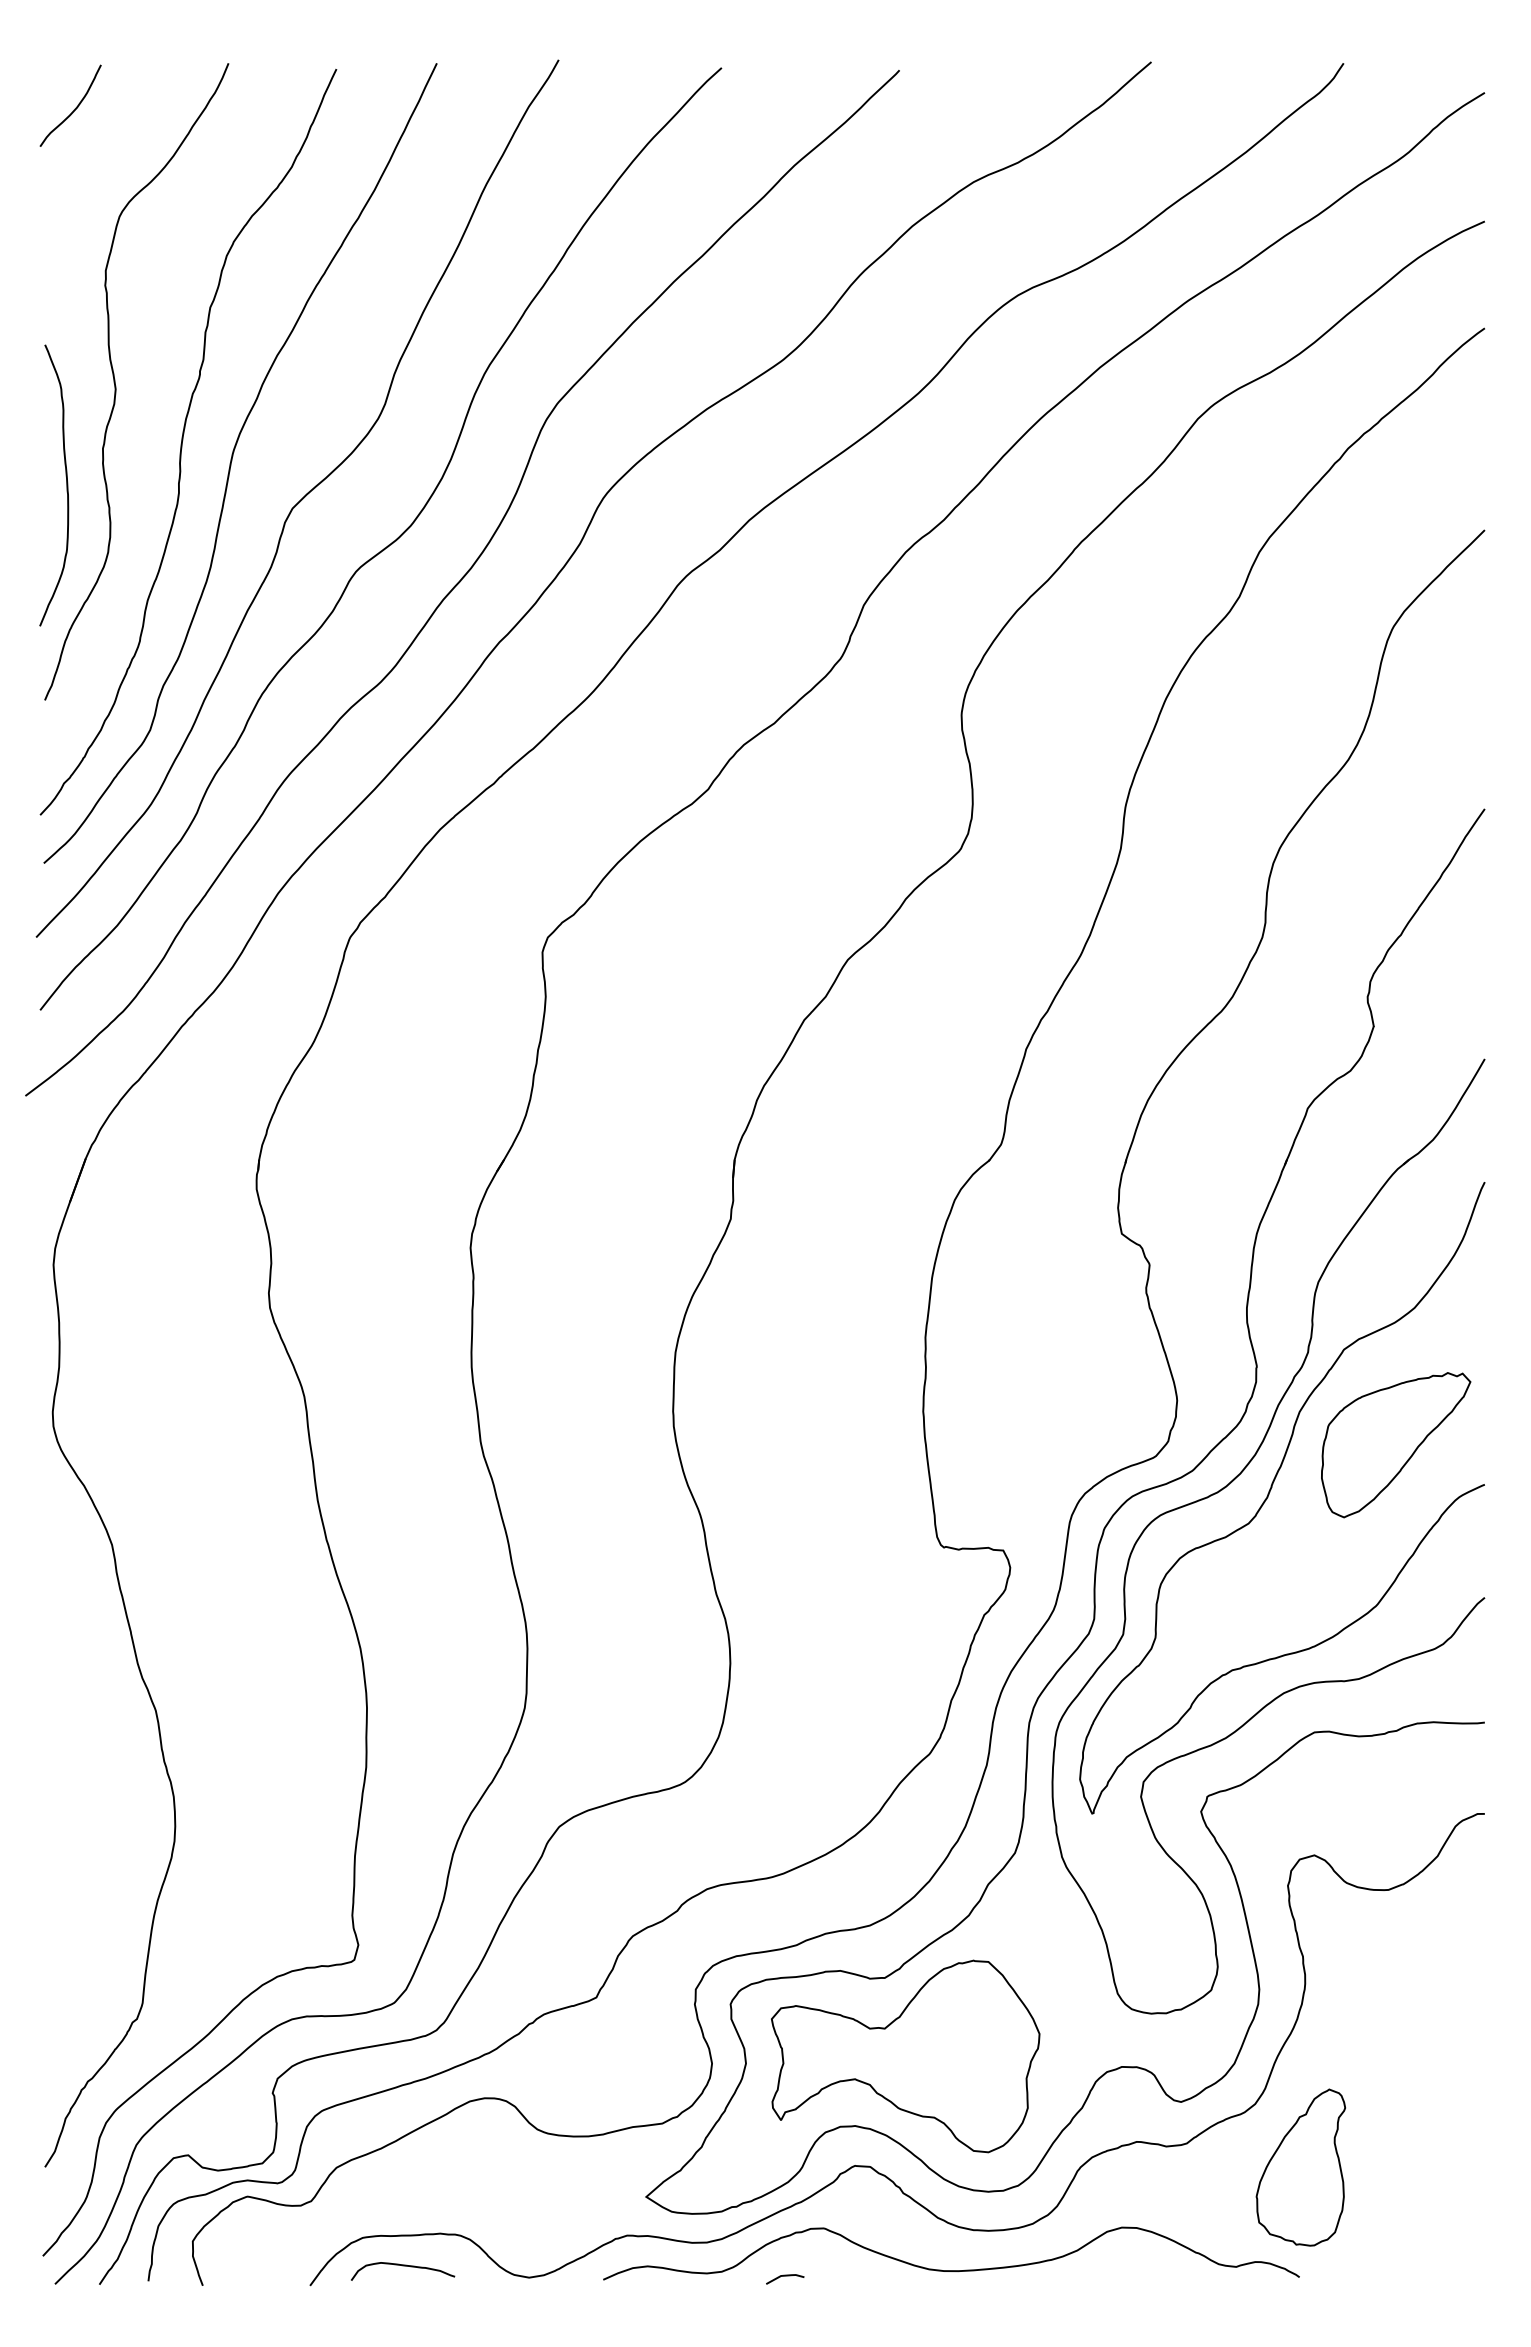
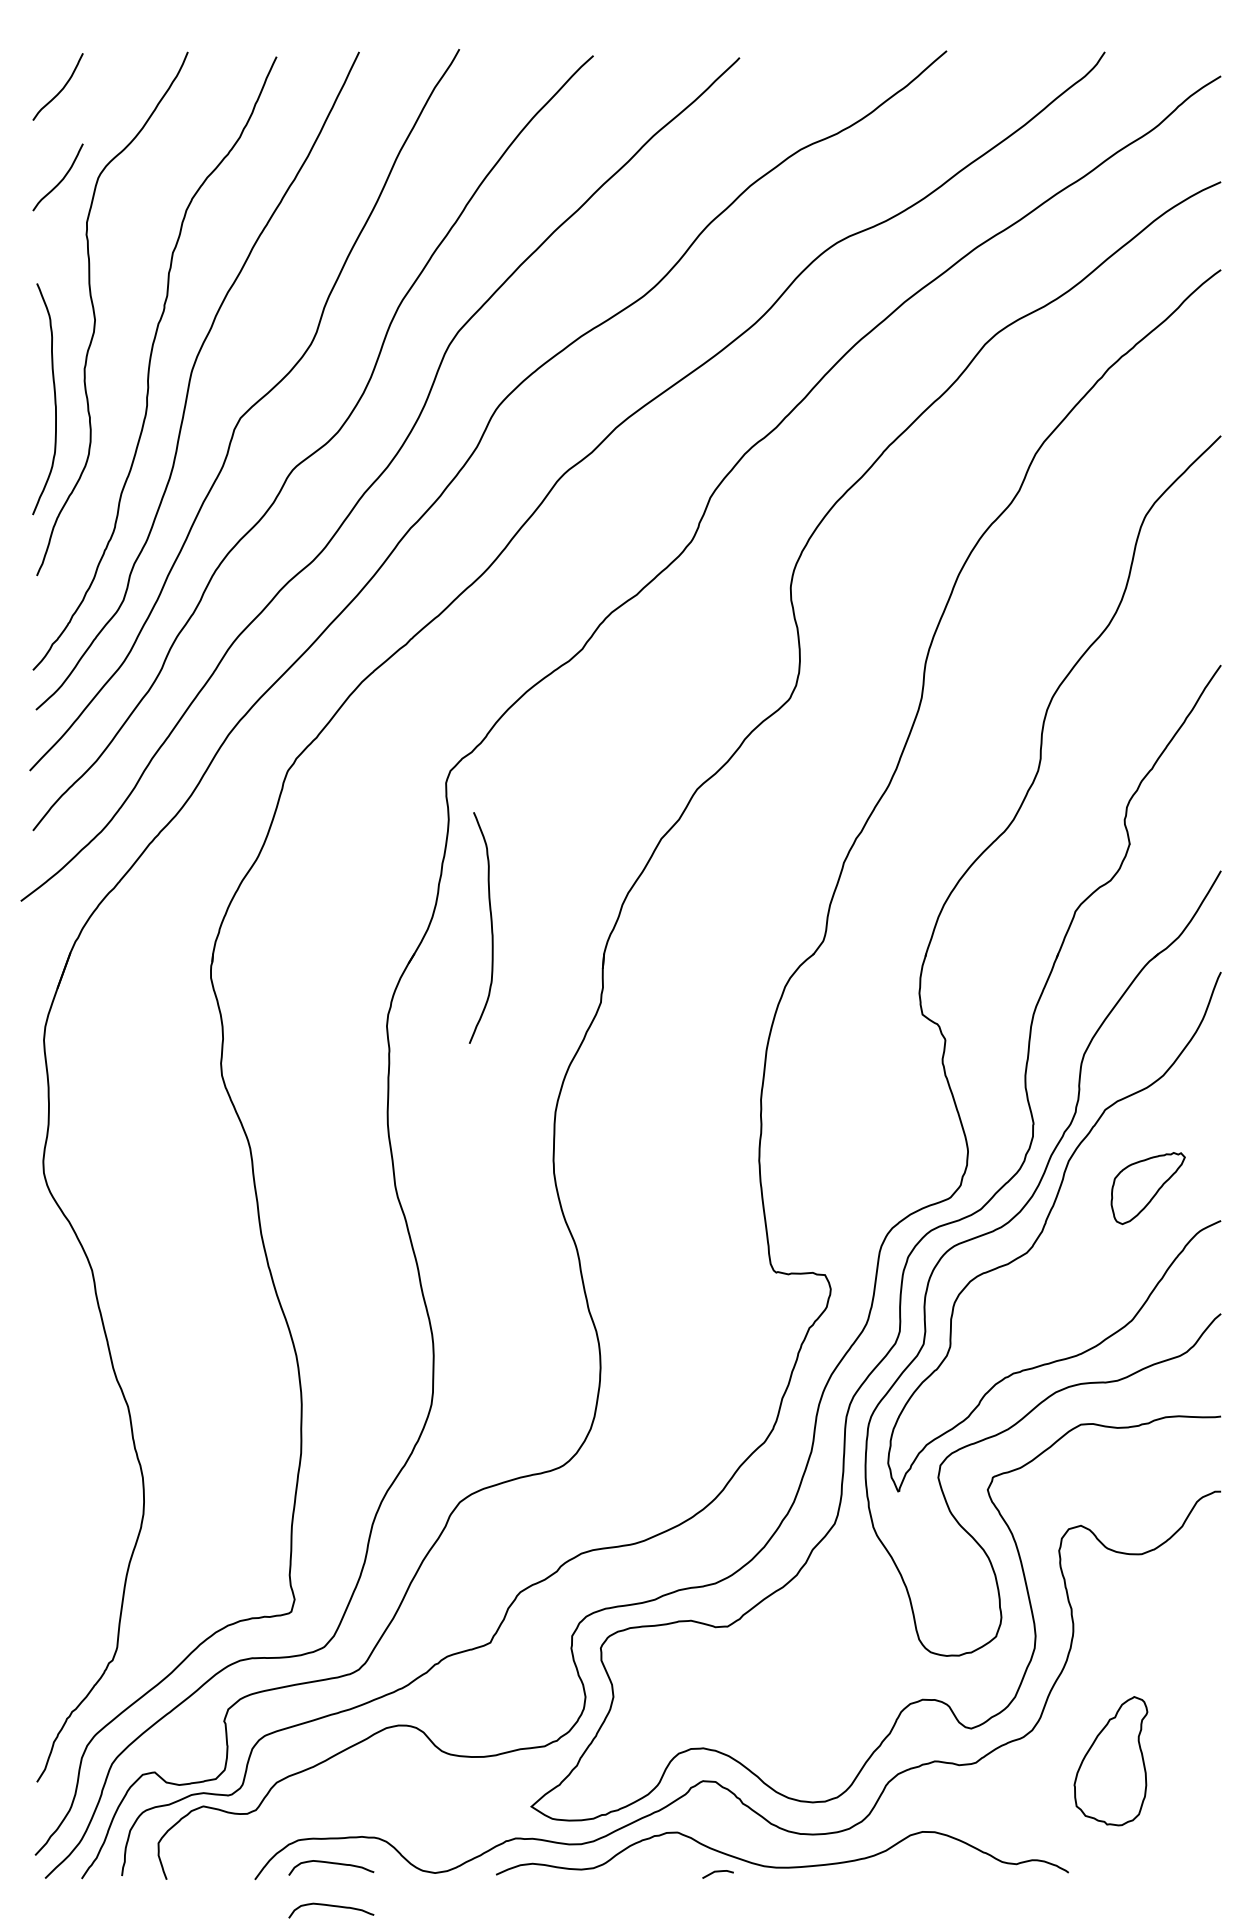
curve: (74, 218) -> (61, 179), added
curve: (597, 1128) -> (491, 927), added
part: (1396, 1445) -> (1148, 1188), size x0.6
part: (905, 2056) -> (744, 1691), removed
part: (1300, 2167) -> (1110, 1761), moved
line: (785, 2276) -> (718, 1872), moved
curve: (403, 2318) -> (331, 1906), added

